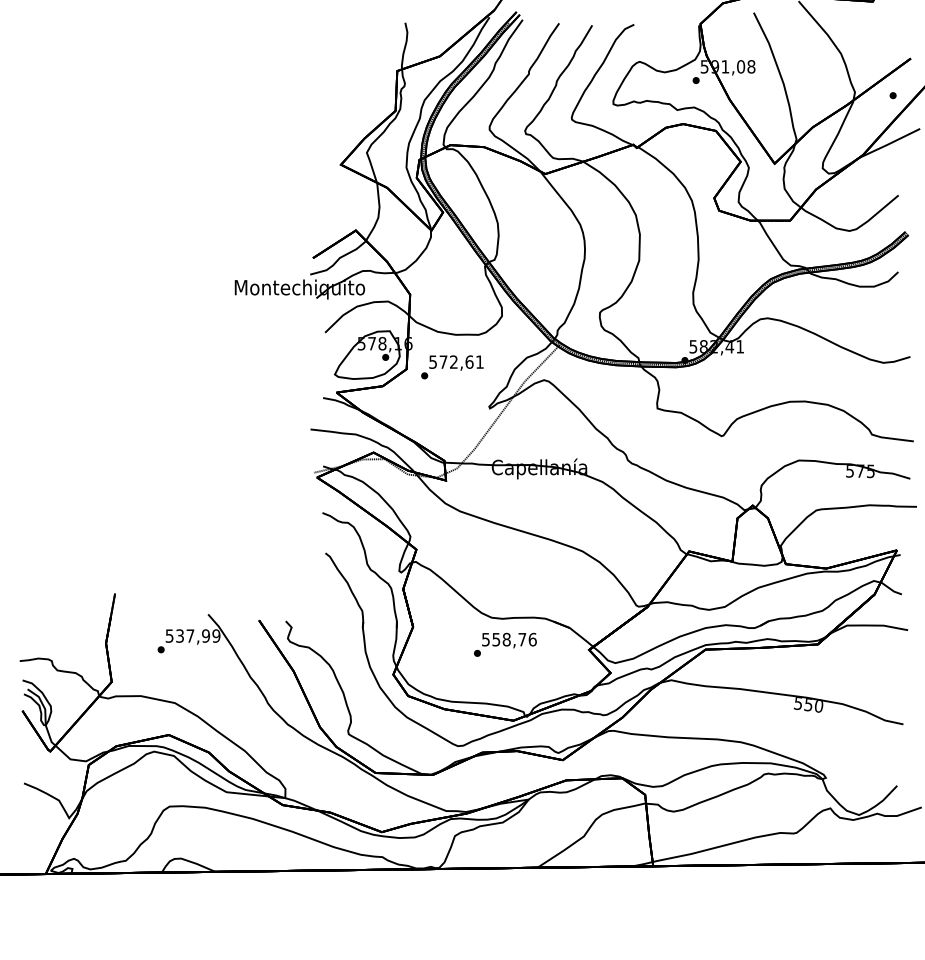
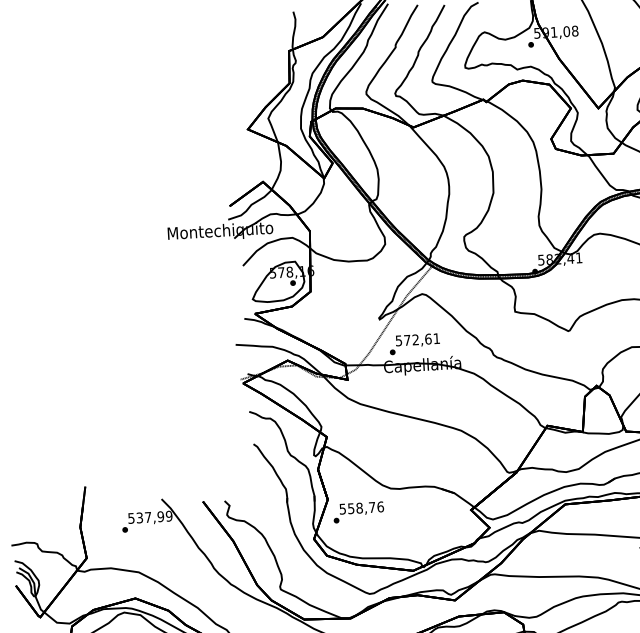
text: (452, 367) -> (414, 344), moved
text: (505, 644) -> (358, 512), moved

